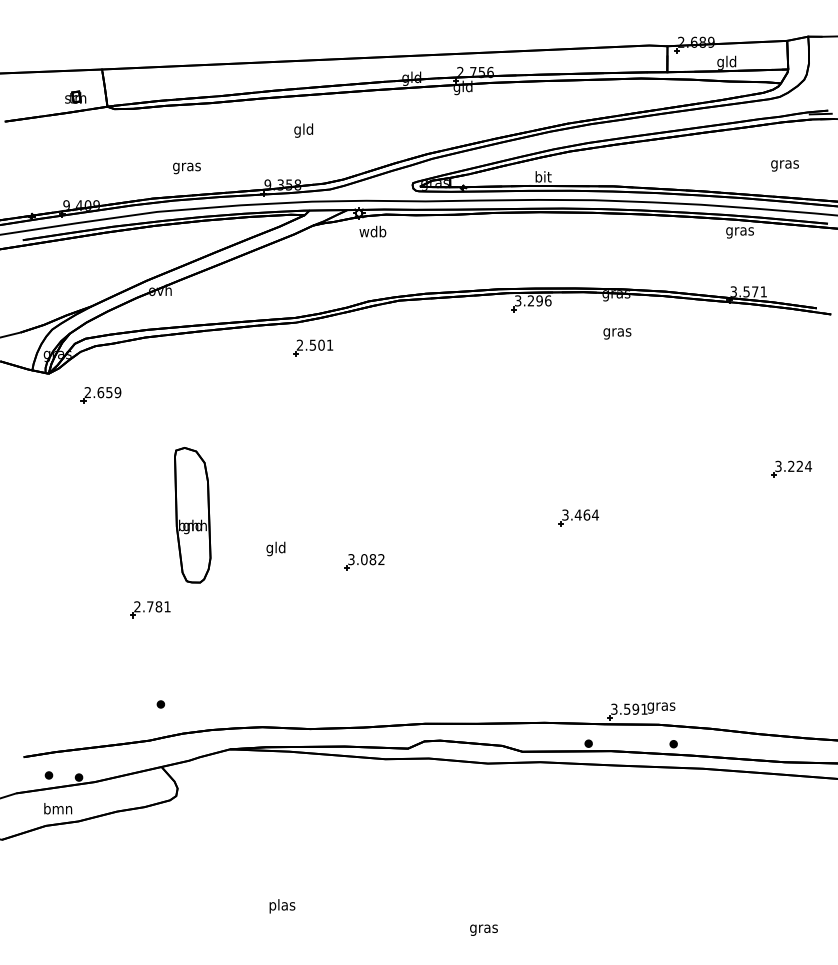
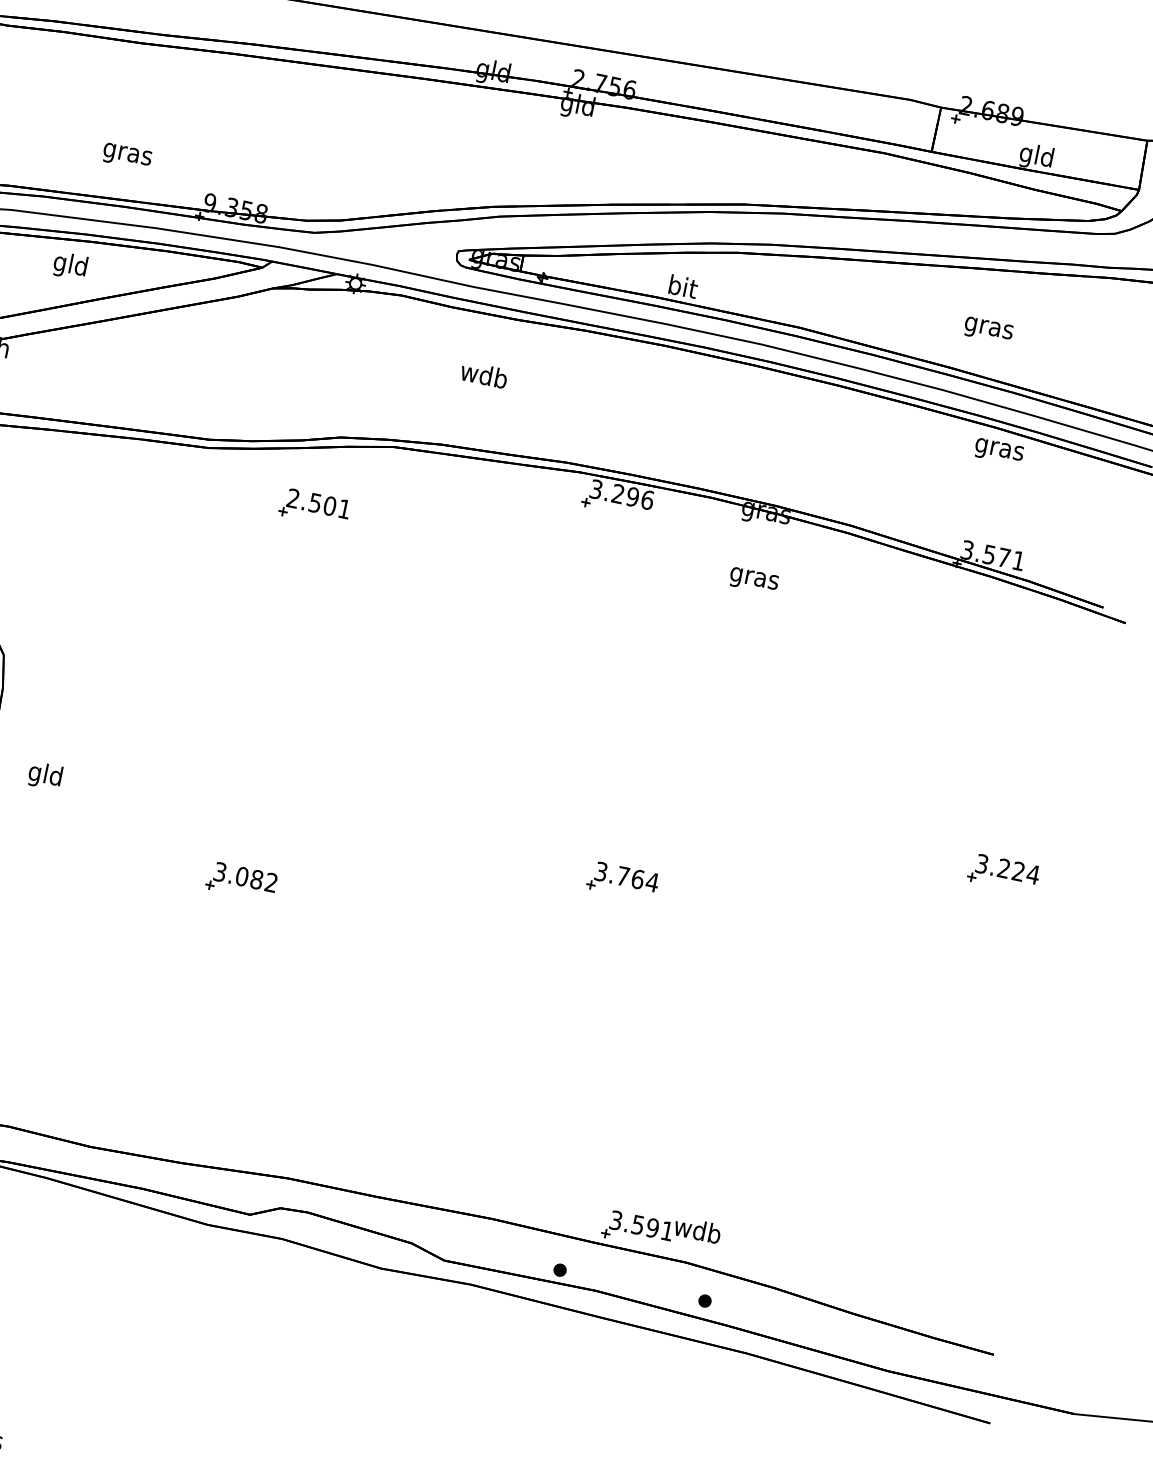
text: (303, 130) -> (69, 265), moved
text: (784, 165) -> (987, 329), moved
text: (186, 168) -> (126, 156), moved
text: (372, 231) -> (483, 374), moved
part: (313, 347) -> (315, 507), moved
text: (577, 514) -> (622, 875), 3.464 -> 3.764
text: (275, 548) -> (44, 775), moved
text: (661, 706) -> (697, 1232), gras -> wdb

